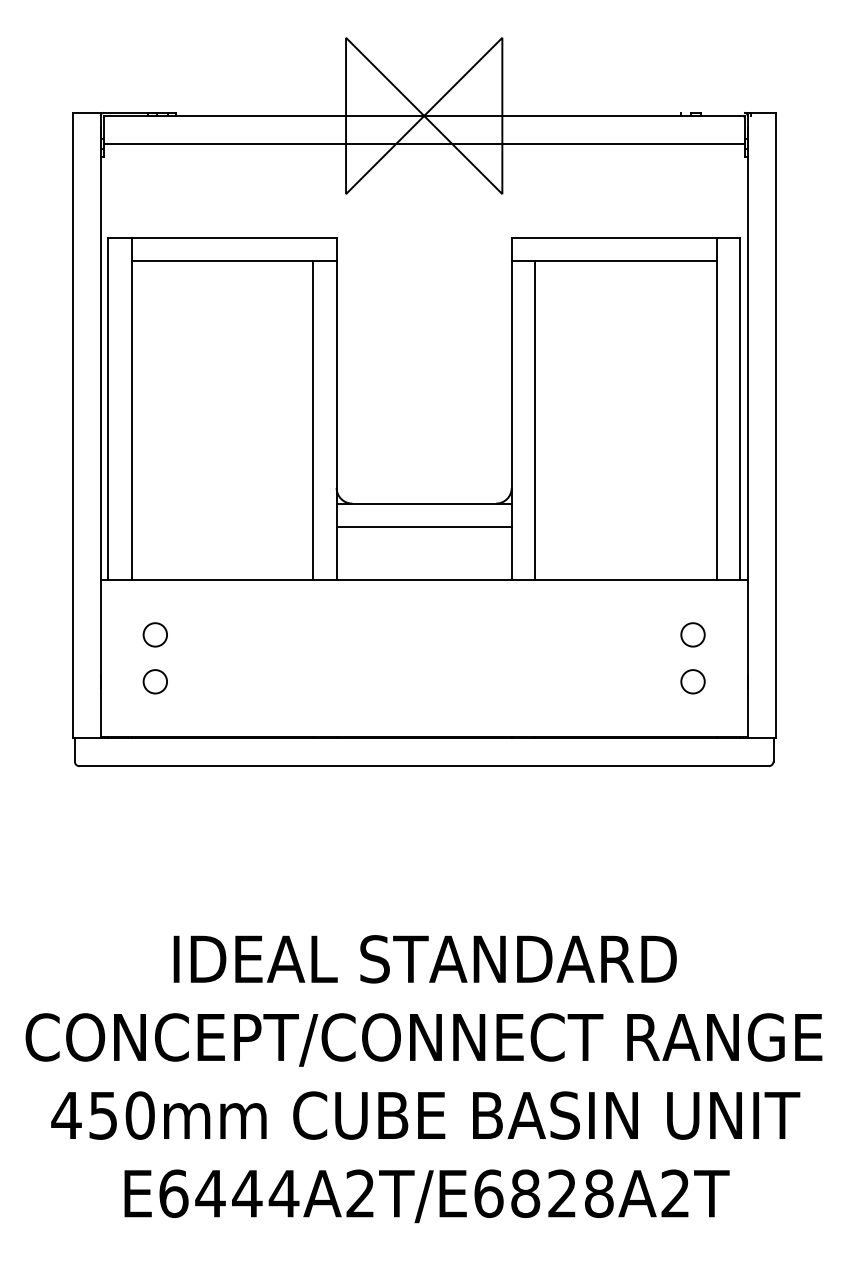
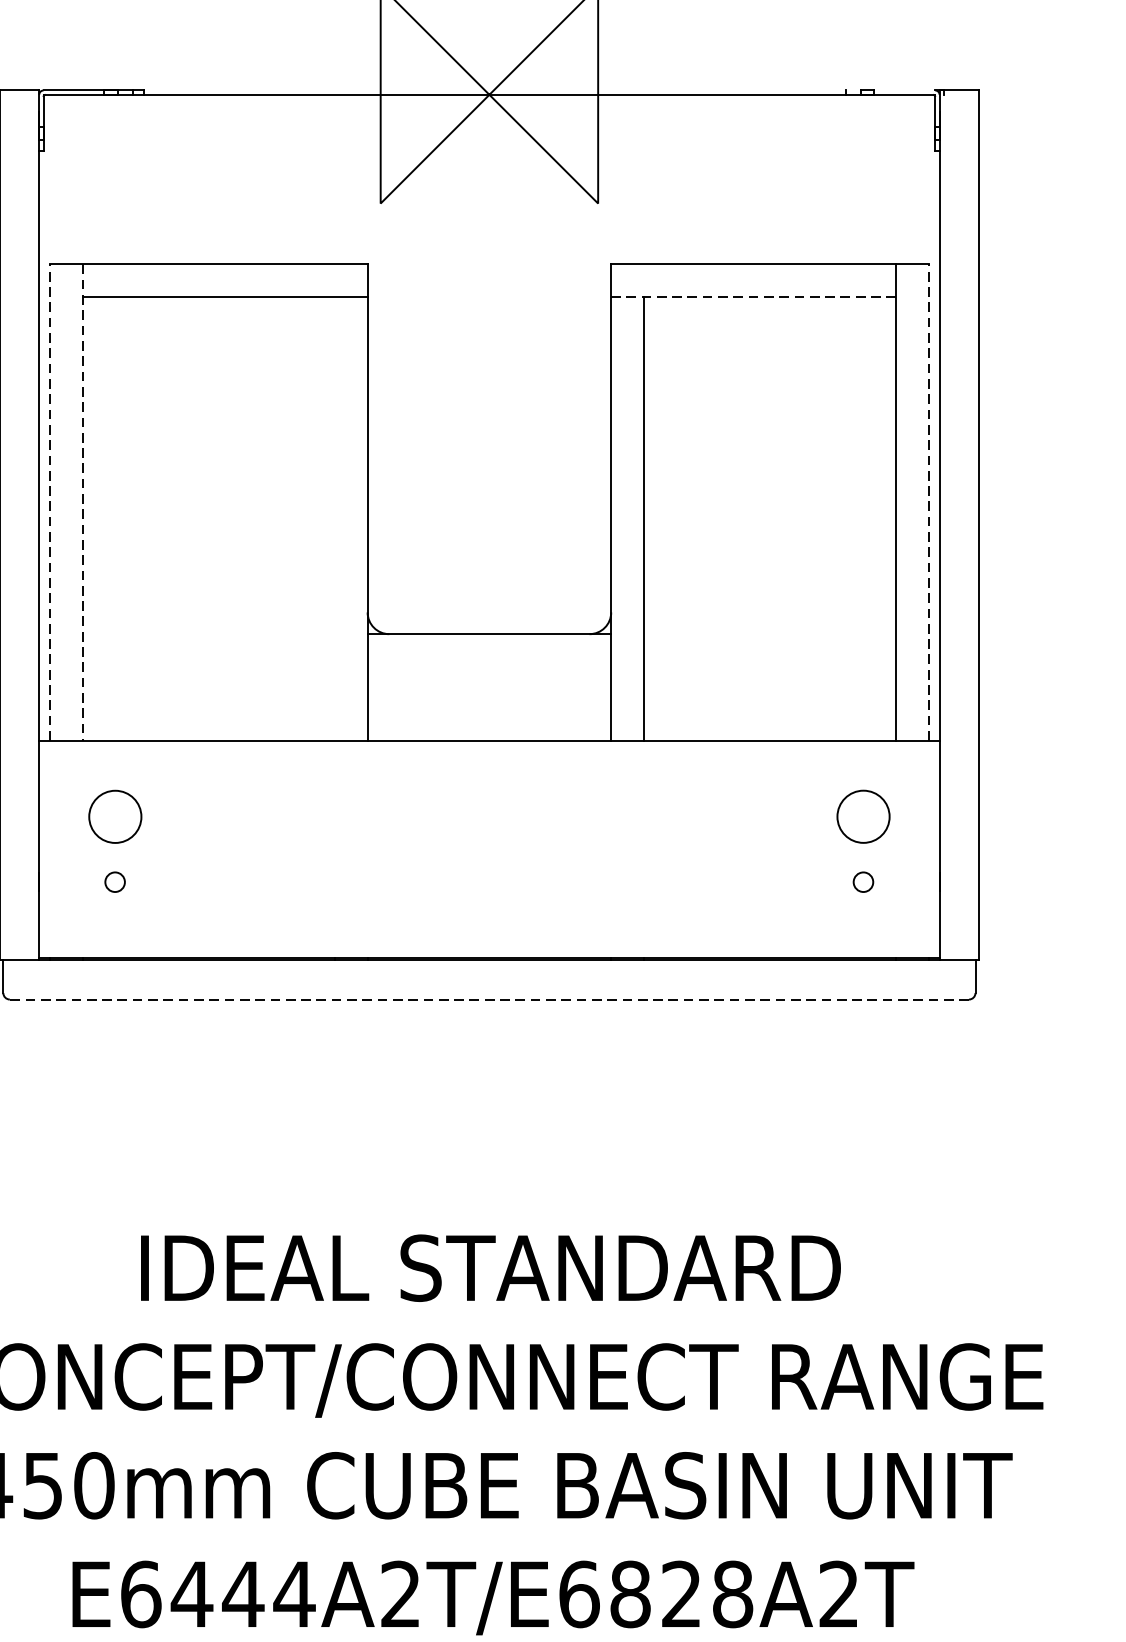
line: (423, 144) -> (488, 134), removed
line: (613, 261) -> (752, 297), solid -> dashed
line: (108, 408) -> (50, 501), solid -> dashed
line: (739, 408) -> (928, 501), solid -> dashed
line: (131, 409) -> (82, 503), solid -> dashed
line: (313, 420) -> (335, 518), removed
line: (423, 527) -> (488, 667), removed
circle: (155, 634) -> (115, 816), size x1.6
circle: (692, 634) -> (862, 816), size x1.6
circle: (154, 681) -> (114, 881), size x0.6
circle: (692, 681) -> (862, 881), size x0.6
line: (424, 766) -> (489, 999), solid -> dashed

